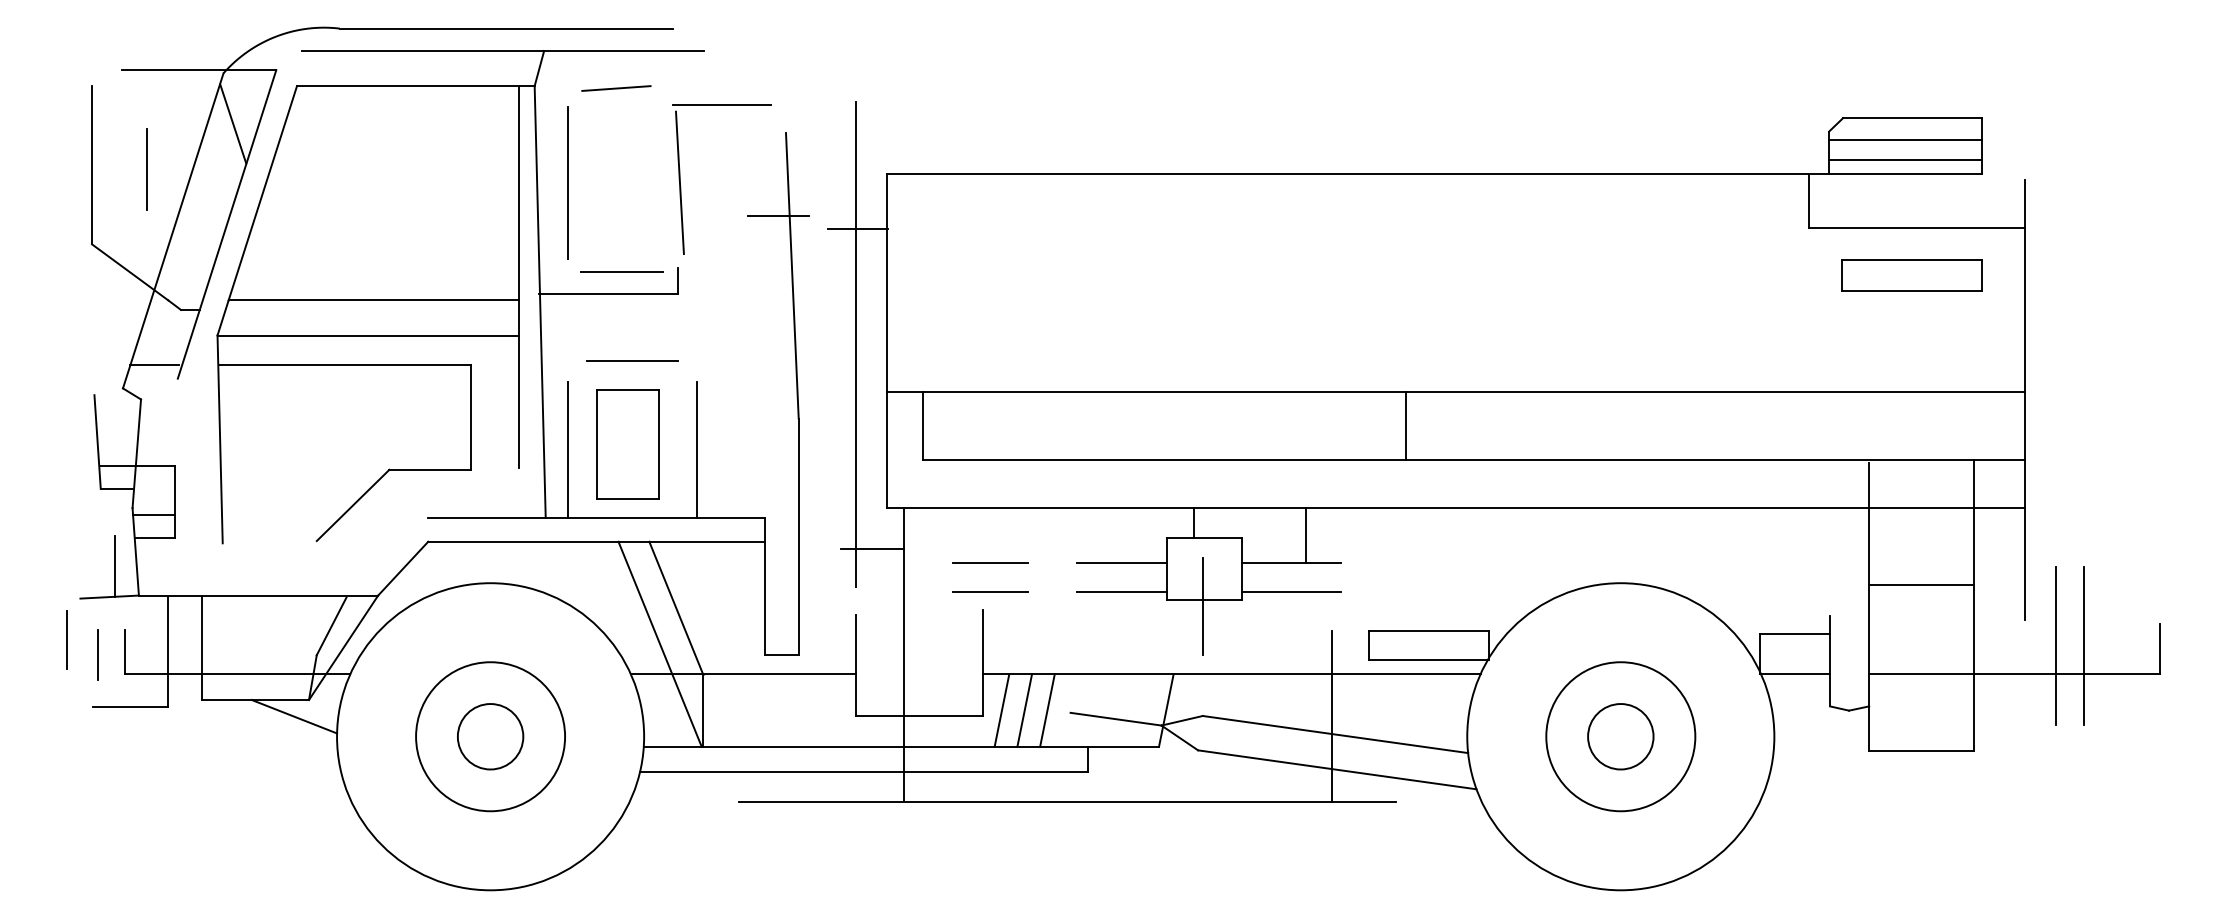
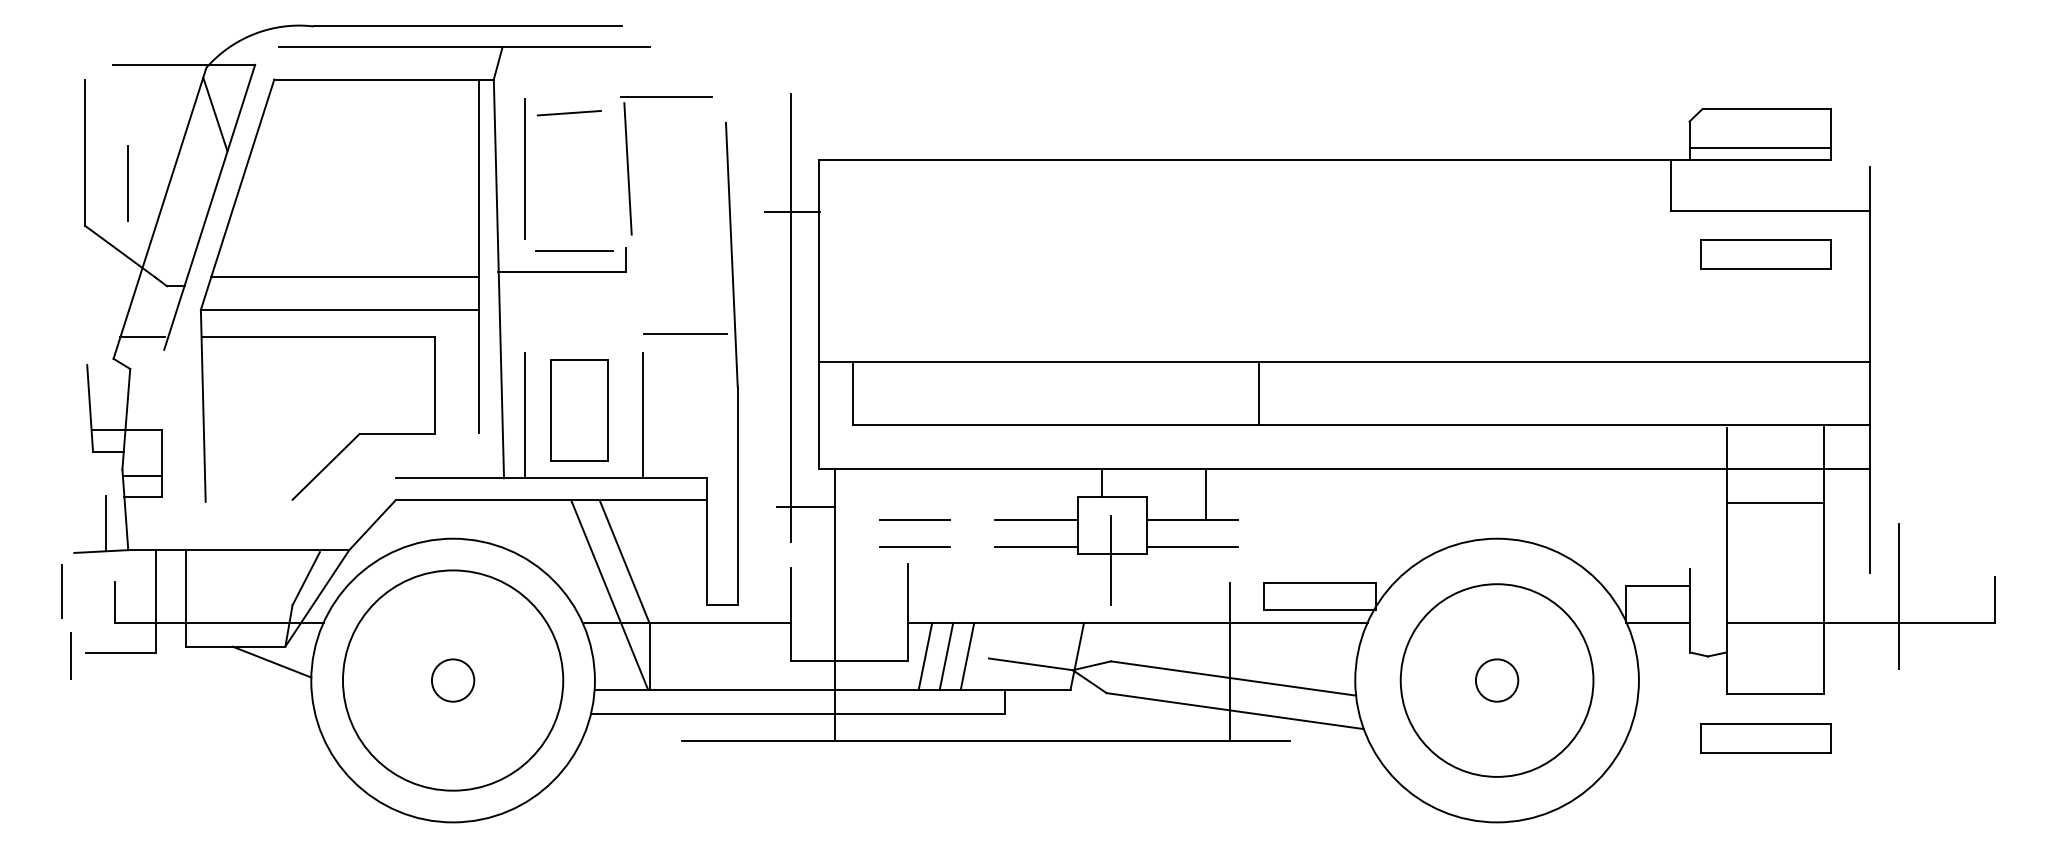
line: (616, 88) -> (569, 113), moved
line: (1905, 140) -> (1760, 129), removed
line: (146, 169) -> (127, 183), moved
line: (778, 215) -> (719, 199), removed
line: (632, 360) -> (685, 333), moved
line: (1405, 426) -> (1258, 393), moved
line: (1921, 584) -> (1774, 502), moved
line: (2084, 645) -> (1925, 596), removed
line: (97, 654) -> (69, 655), moved
circle: (490, 736) -> (453, 680), size x0.7
circle: (490, 736) -> (453, 680), size x1.6
circle: (1620, 736) -> (1496, 680), size x0.7
circle: (1620, 736) -> (1496, 680), size x1.4
part: (1911, 799) -> (1765, 738), added

